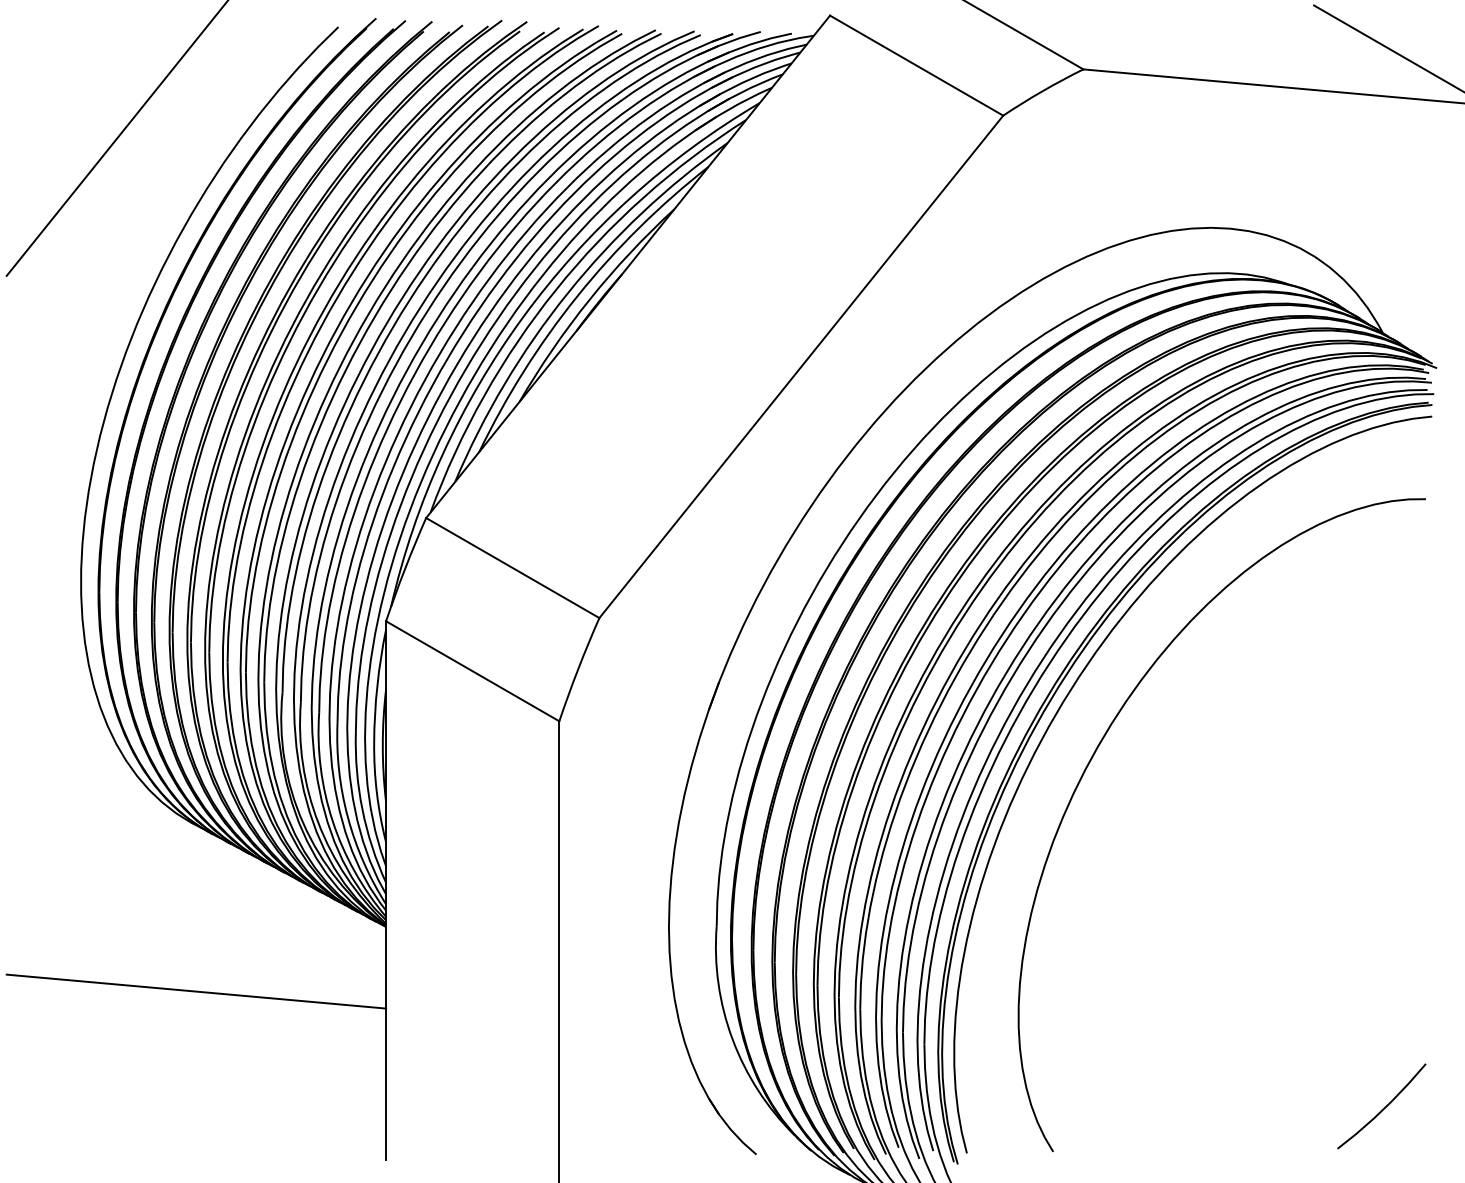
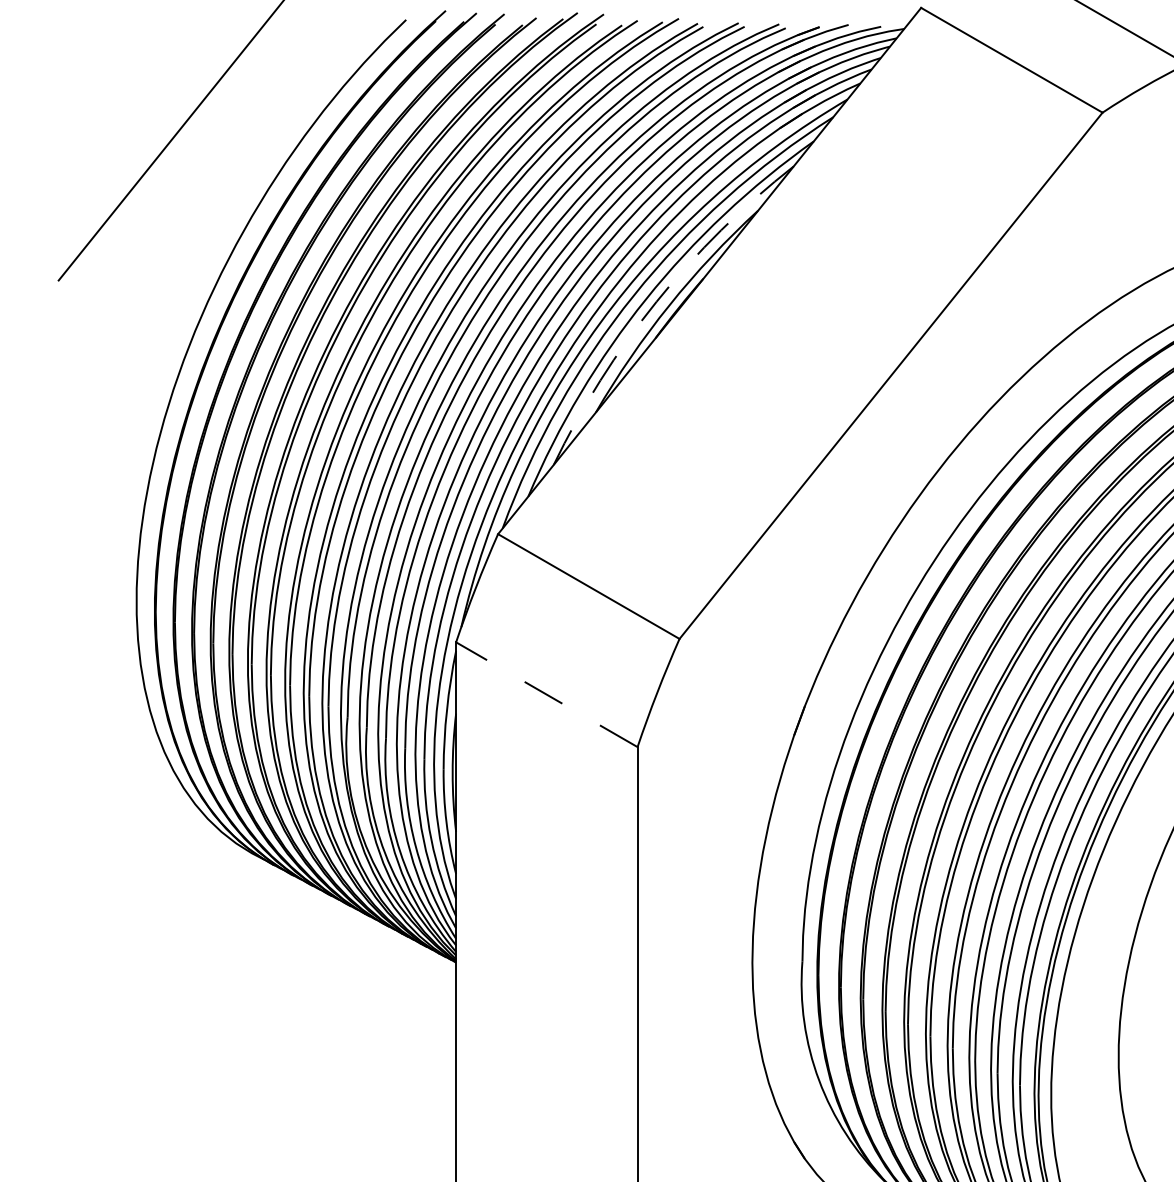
arc: (577, 296) -> (656, 302), solid -> dashed
line: (472, 671) -> (546, 694), solid -> dashed
line: (196, 991) -> (257, 1030), removed

